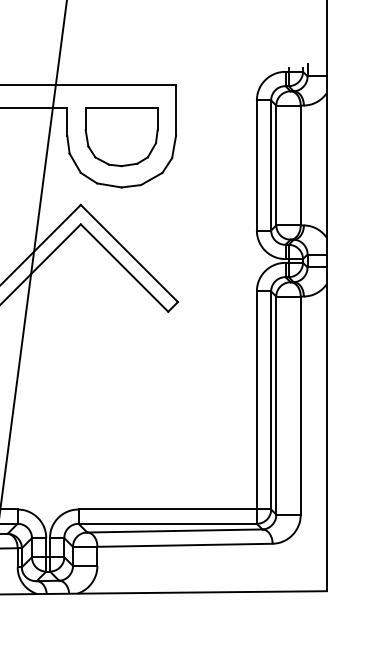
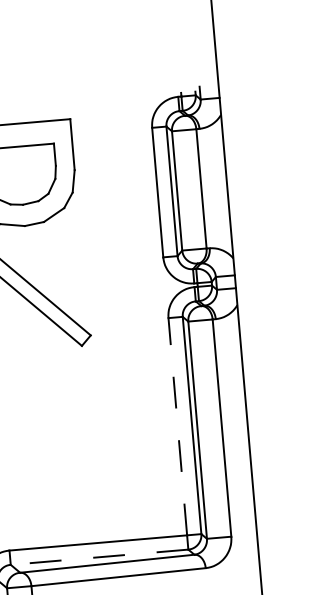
line: (256, 399) -> (177, 425), solid -> dashed
line: (167, 523) -> (99, 556), solid -> dashed

